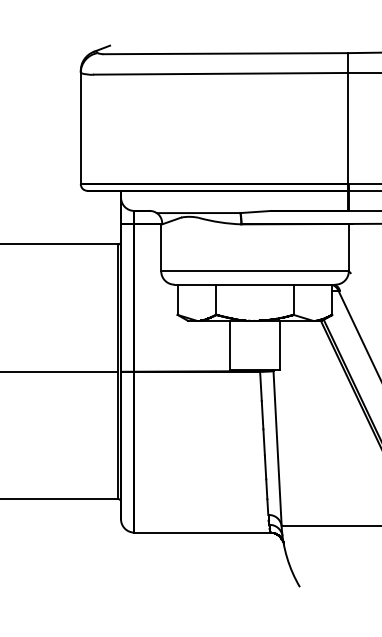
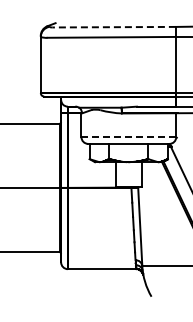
line: (226, 54) -> (114, 27), solid -> dashed
line: (254, 271) -> (128, 137), solid -> dashed

